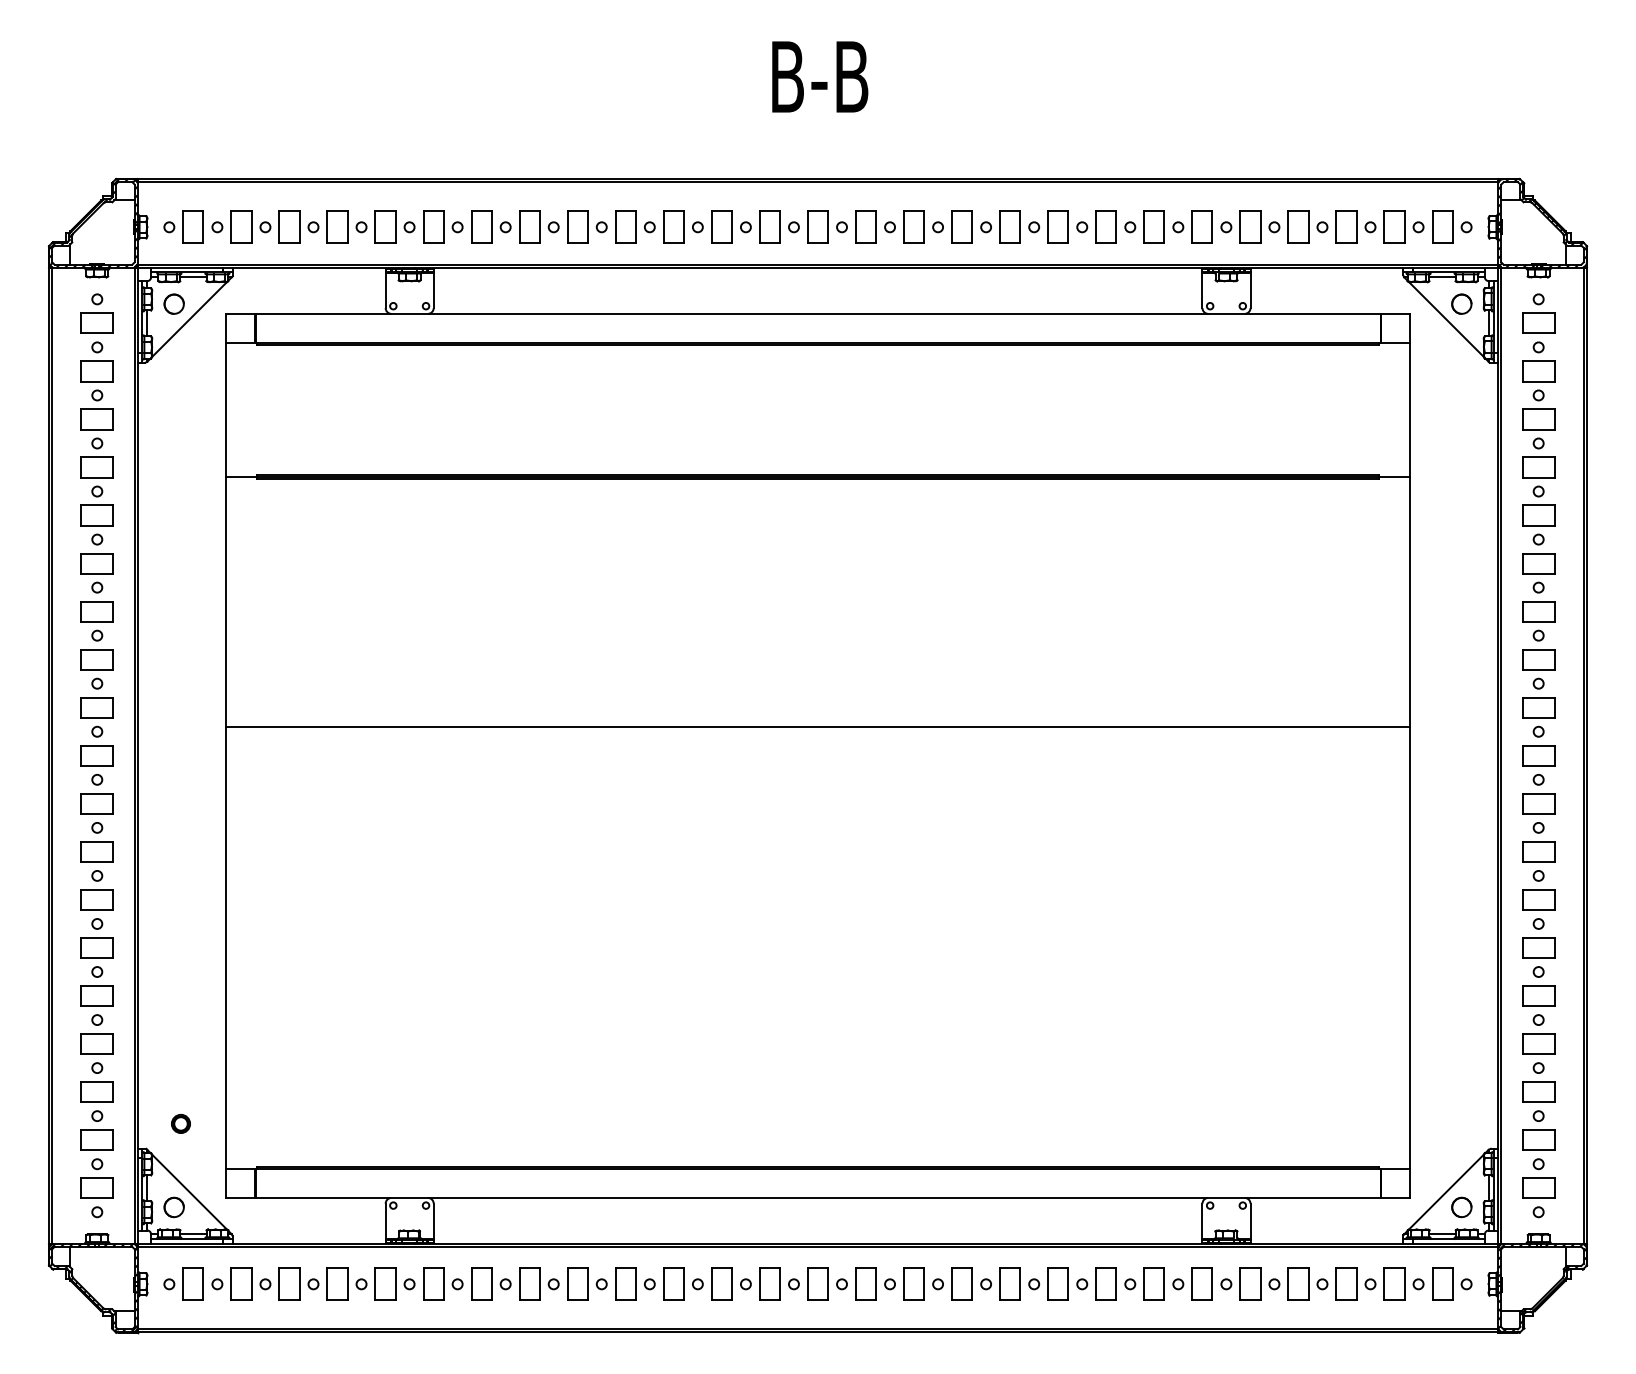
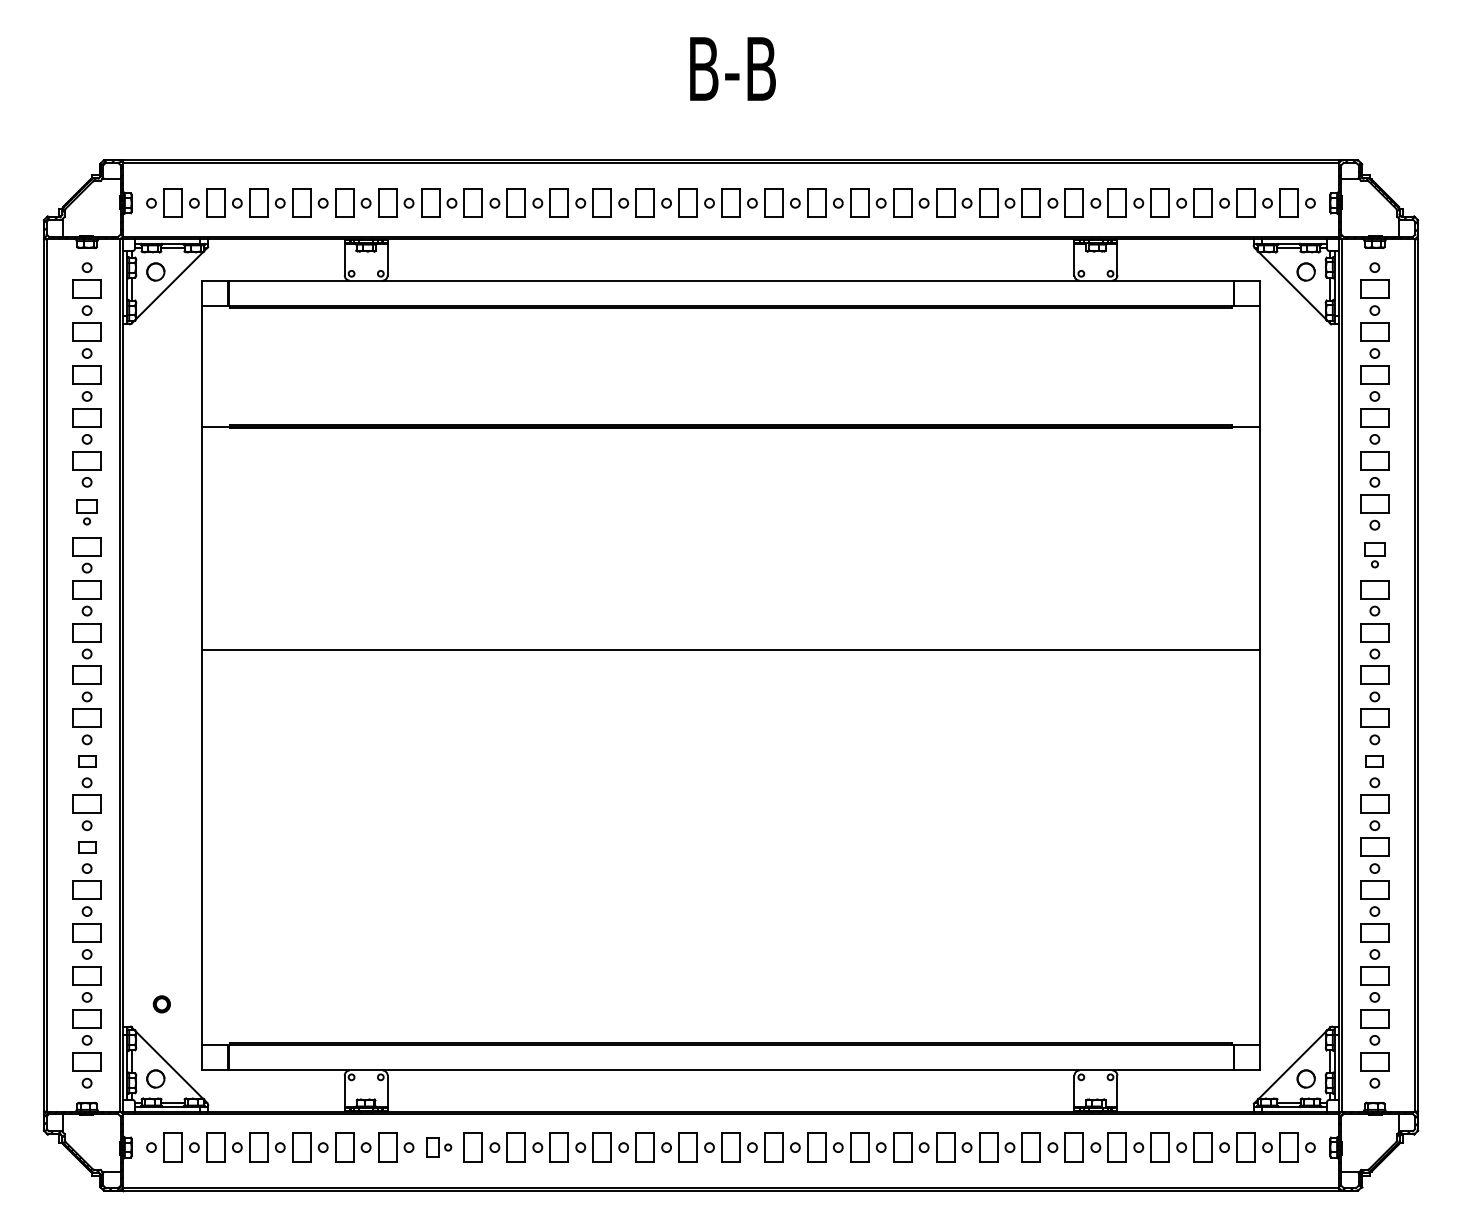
part: (96, 573) -> (86, 512), size x0.7
part: (1538, 621) -> (1374, 555), size x0.7
part: (96, 851) -> (86, 760), size x0.6
part: (1538, 851) -> (1374, 760), size x0.6
part: (96, 947) -> (86, 846), size x0.6
part: (491, 1283) -> (439, 1146), size x0.7

